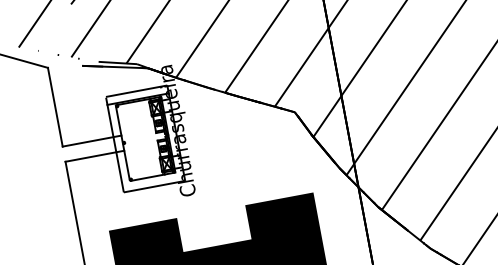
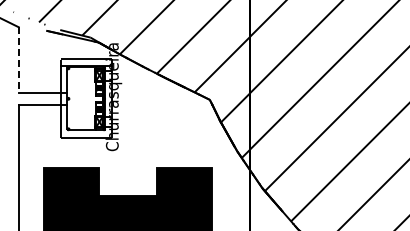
line: (54, 106) -> (18, 59), solid -> dashed

